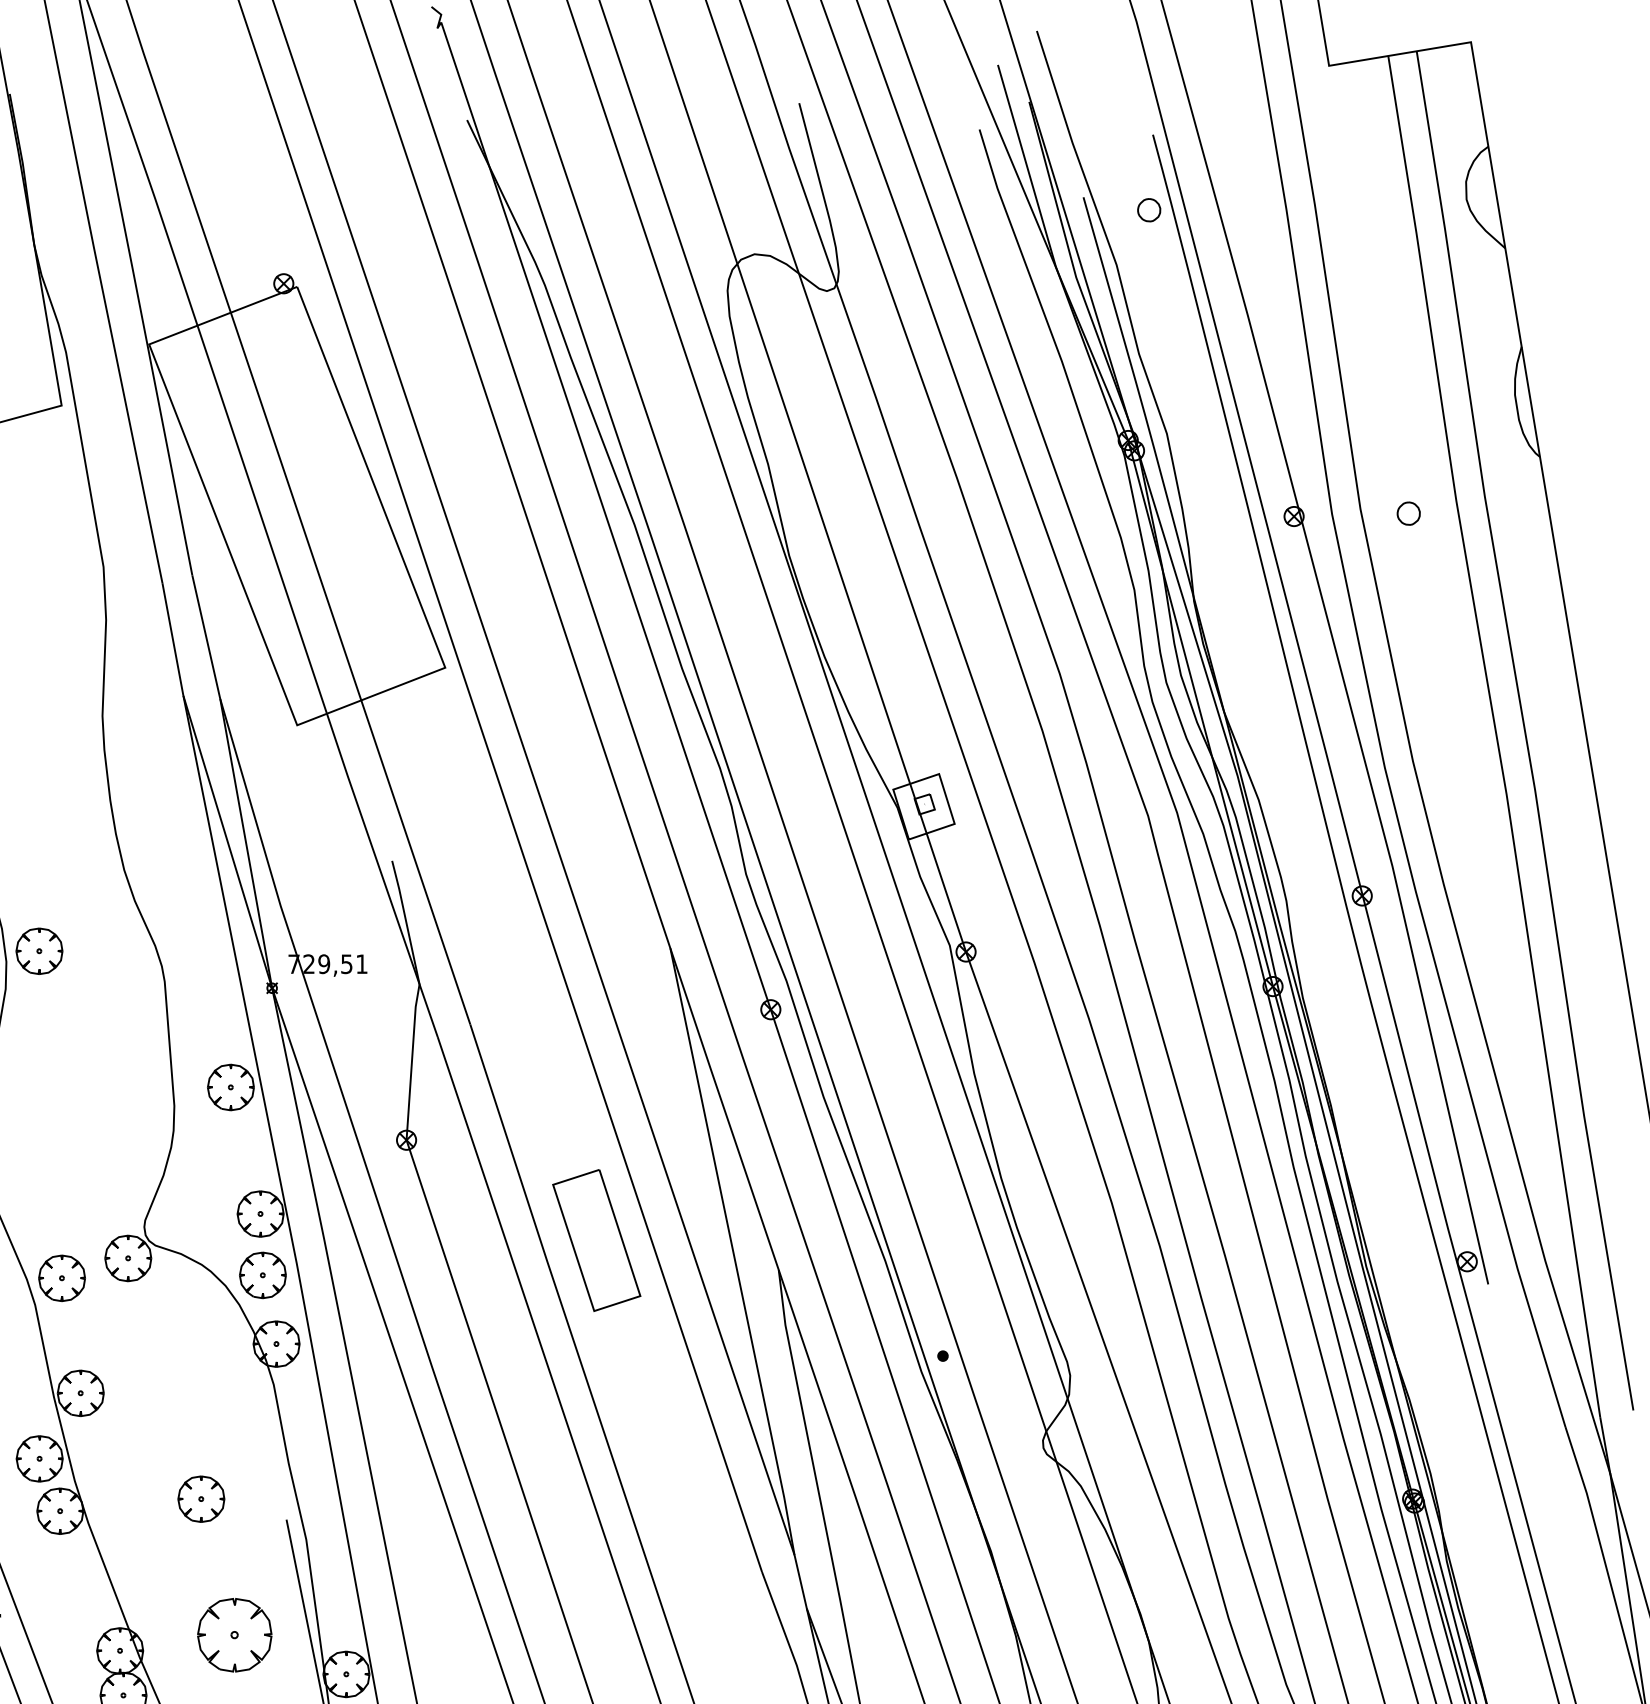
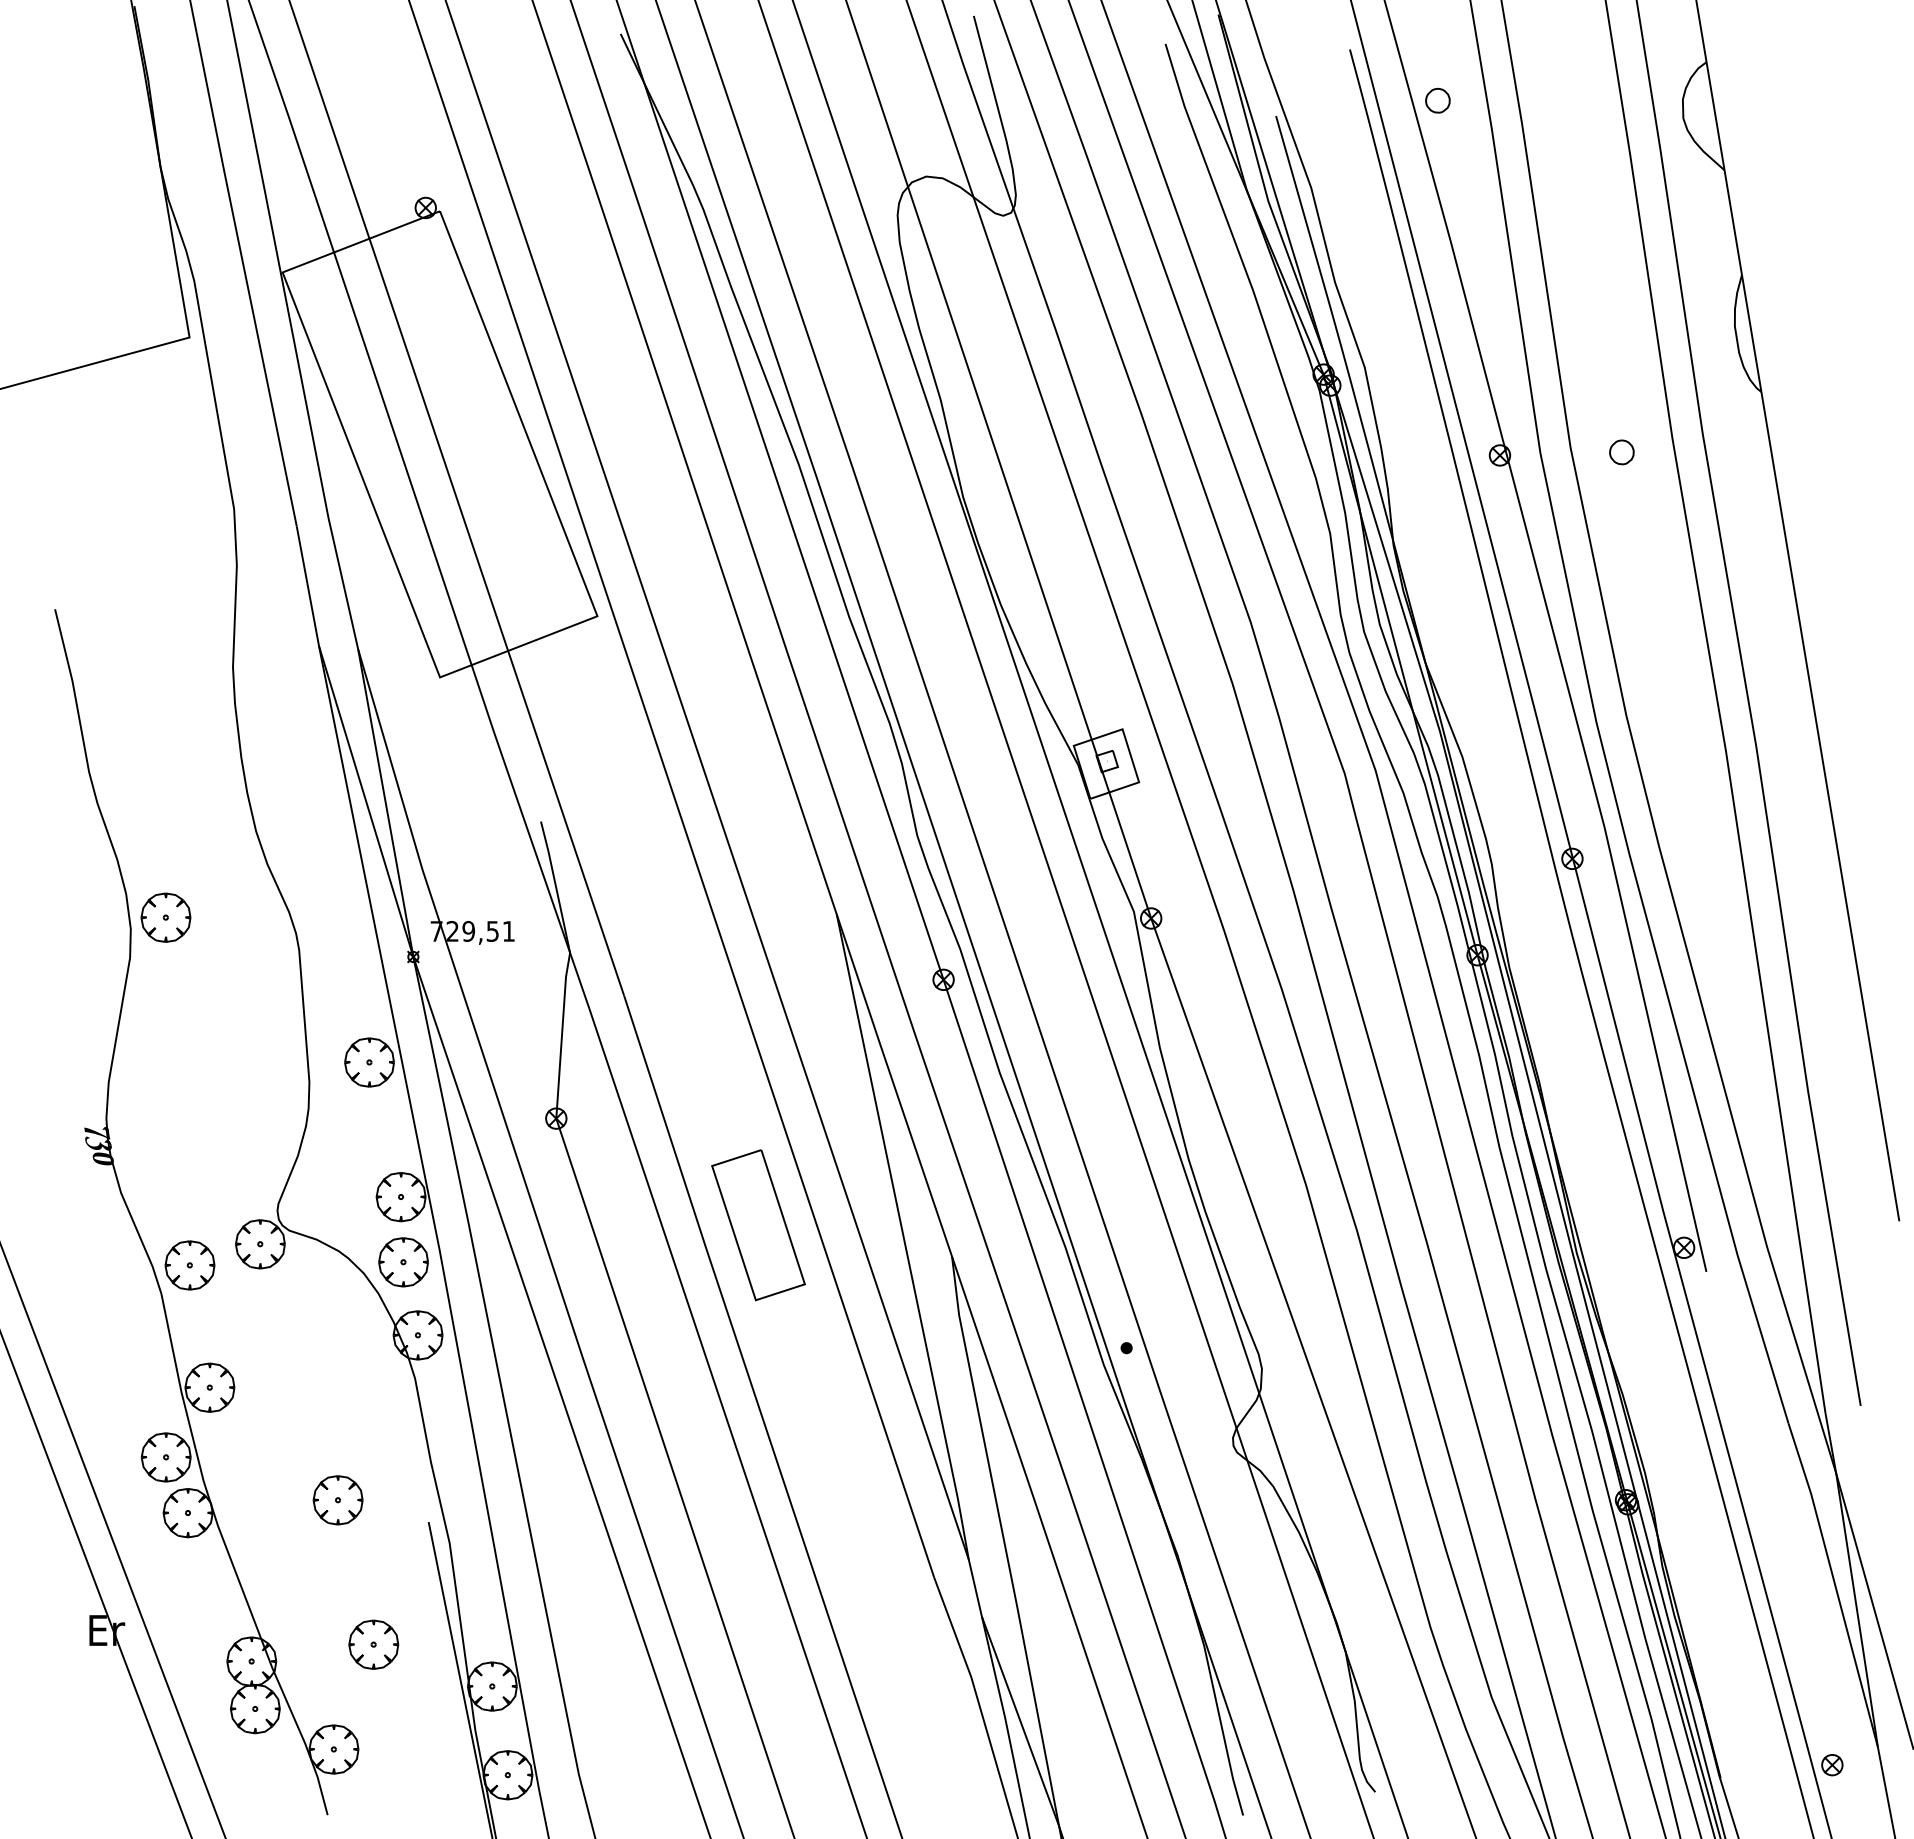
part: (1148, 209) -> (1437, 100), moved
part: (234, 1634) -> (373, 1644), size x0.62

